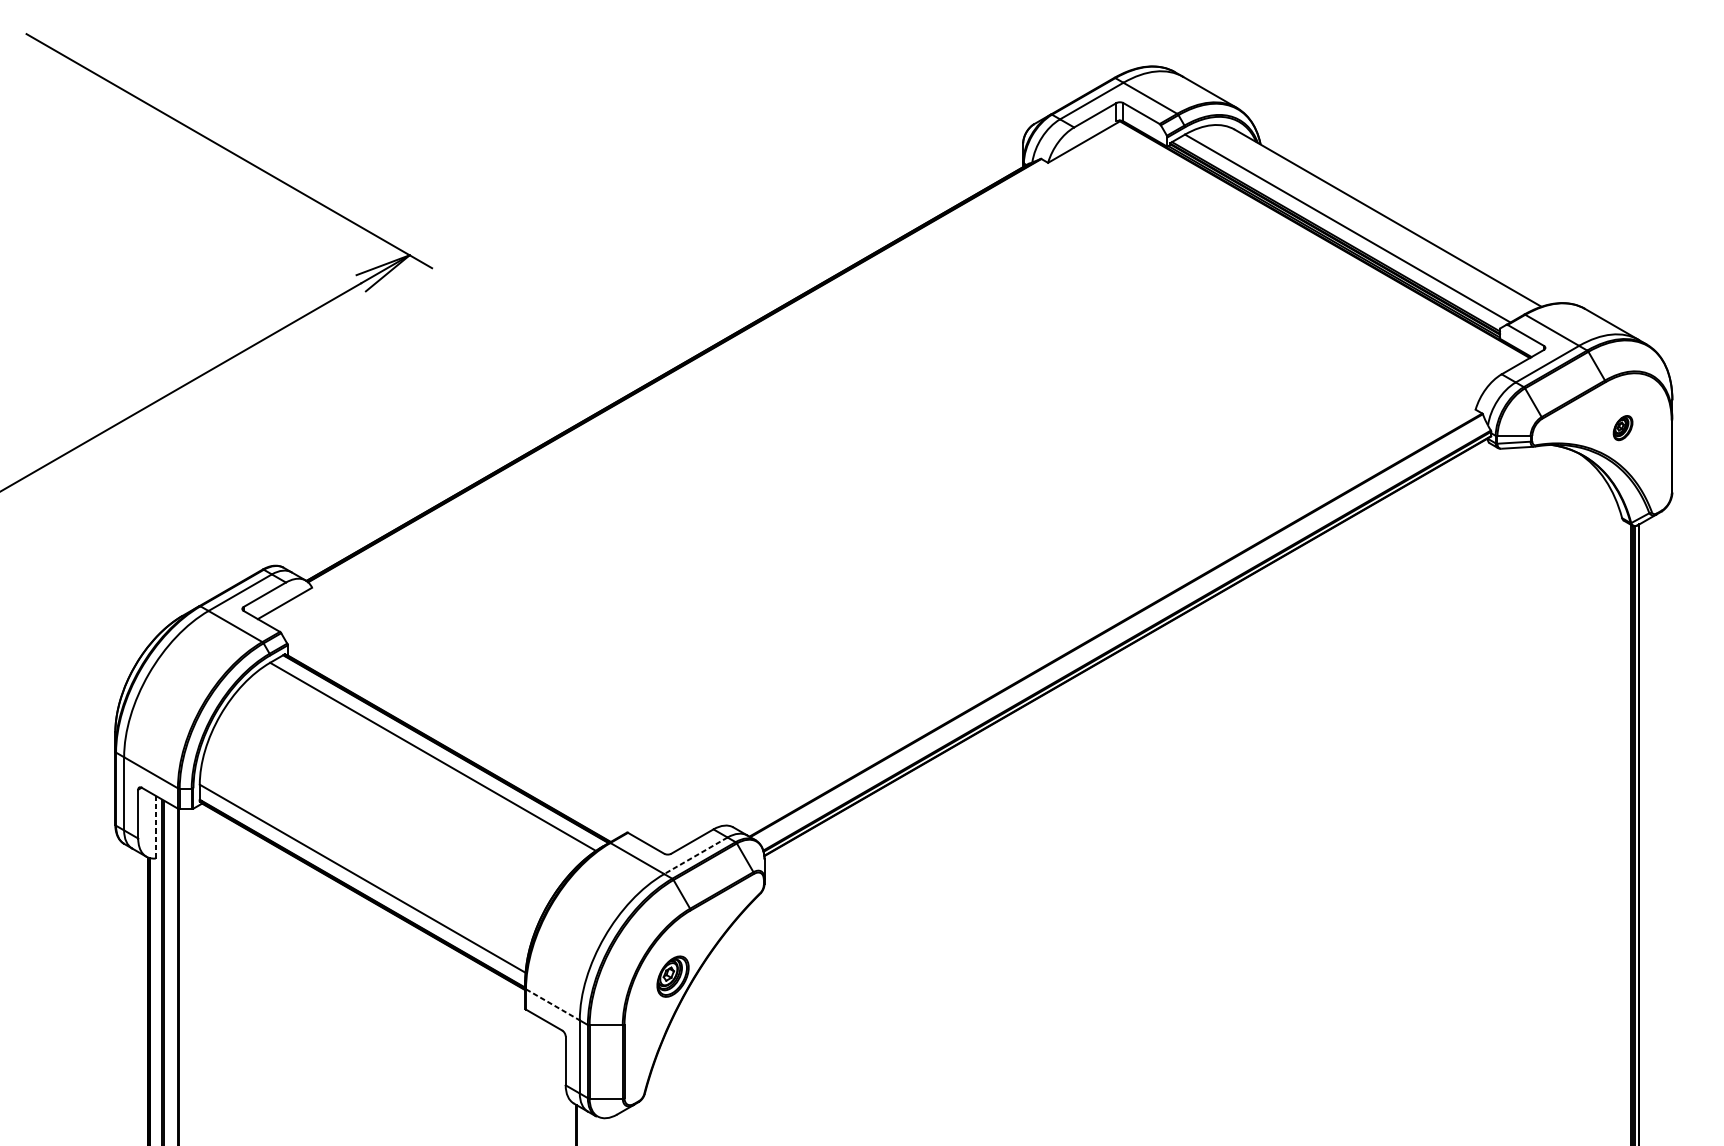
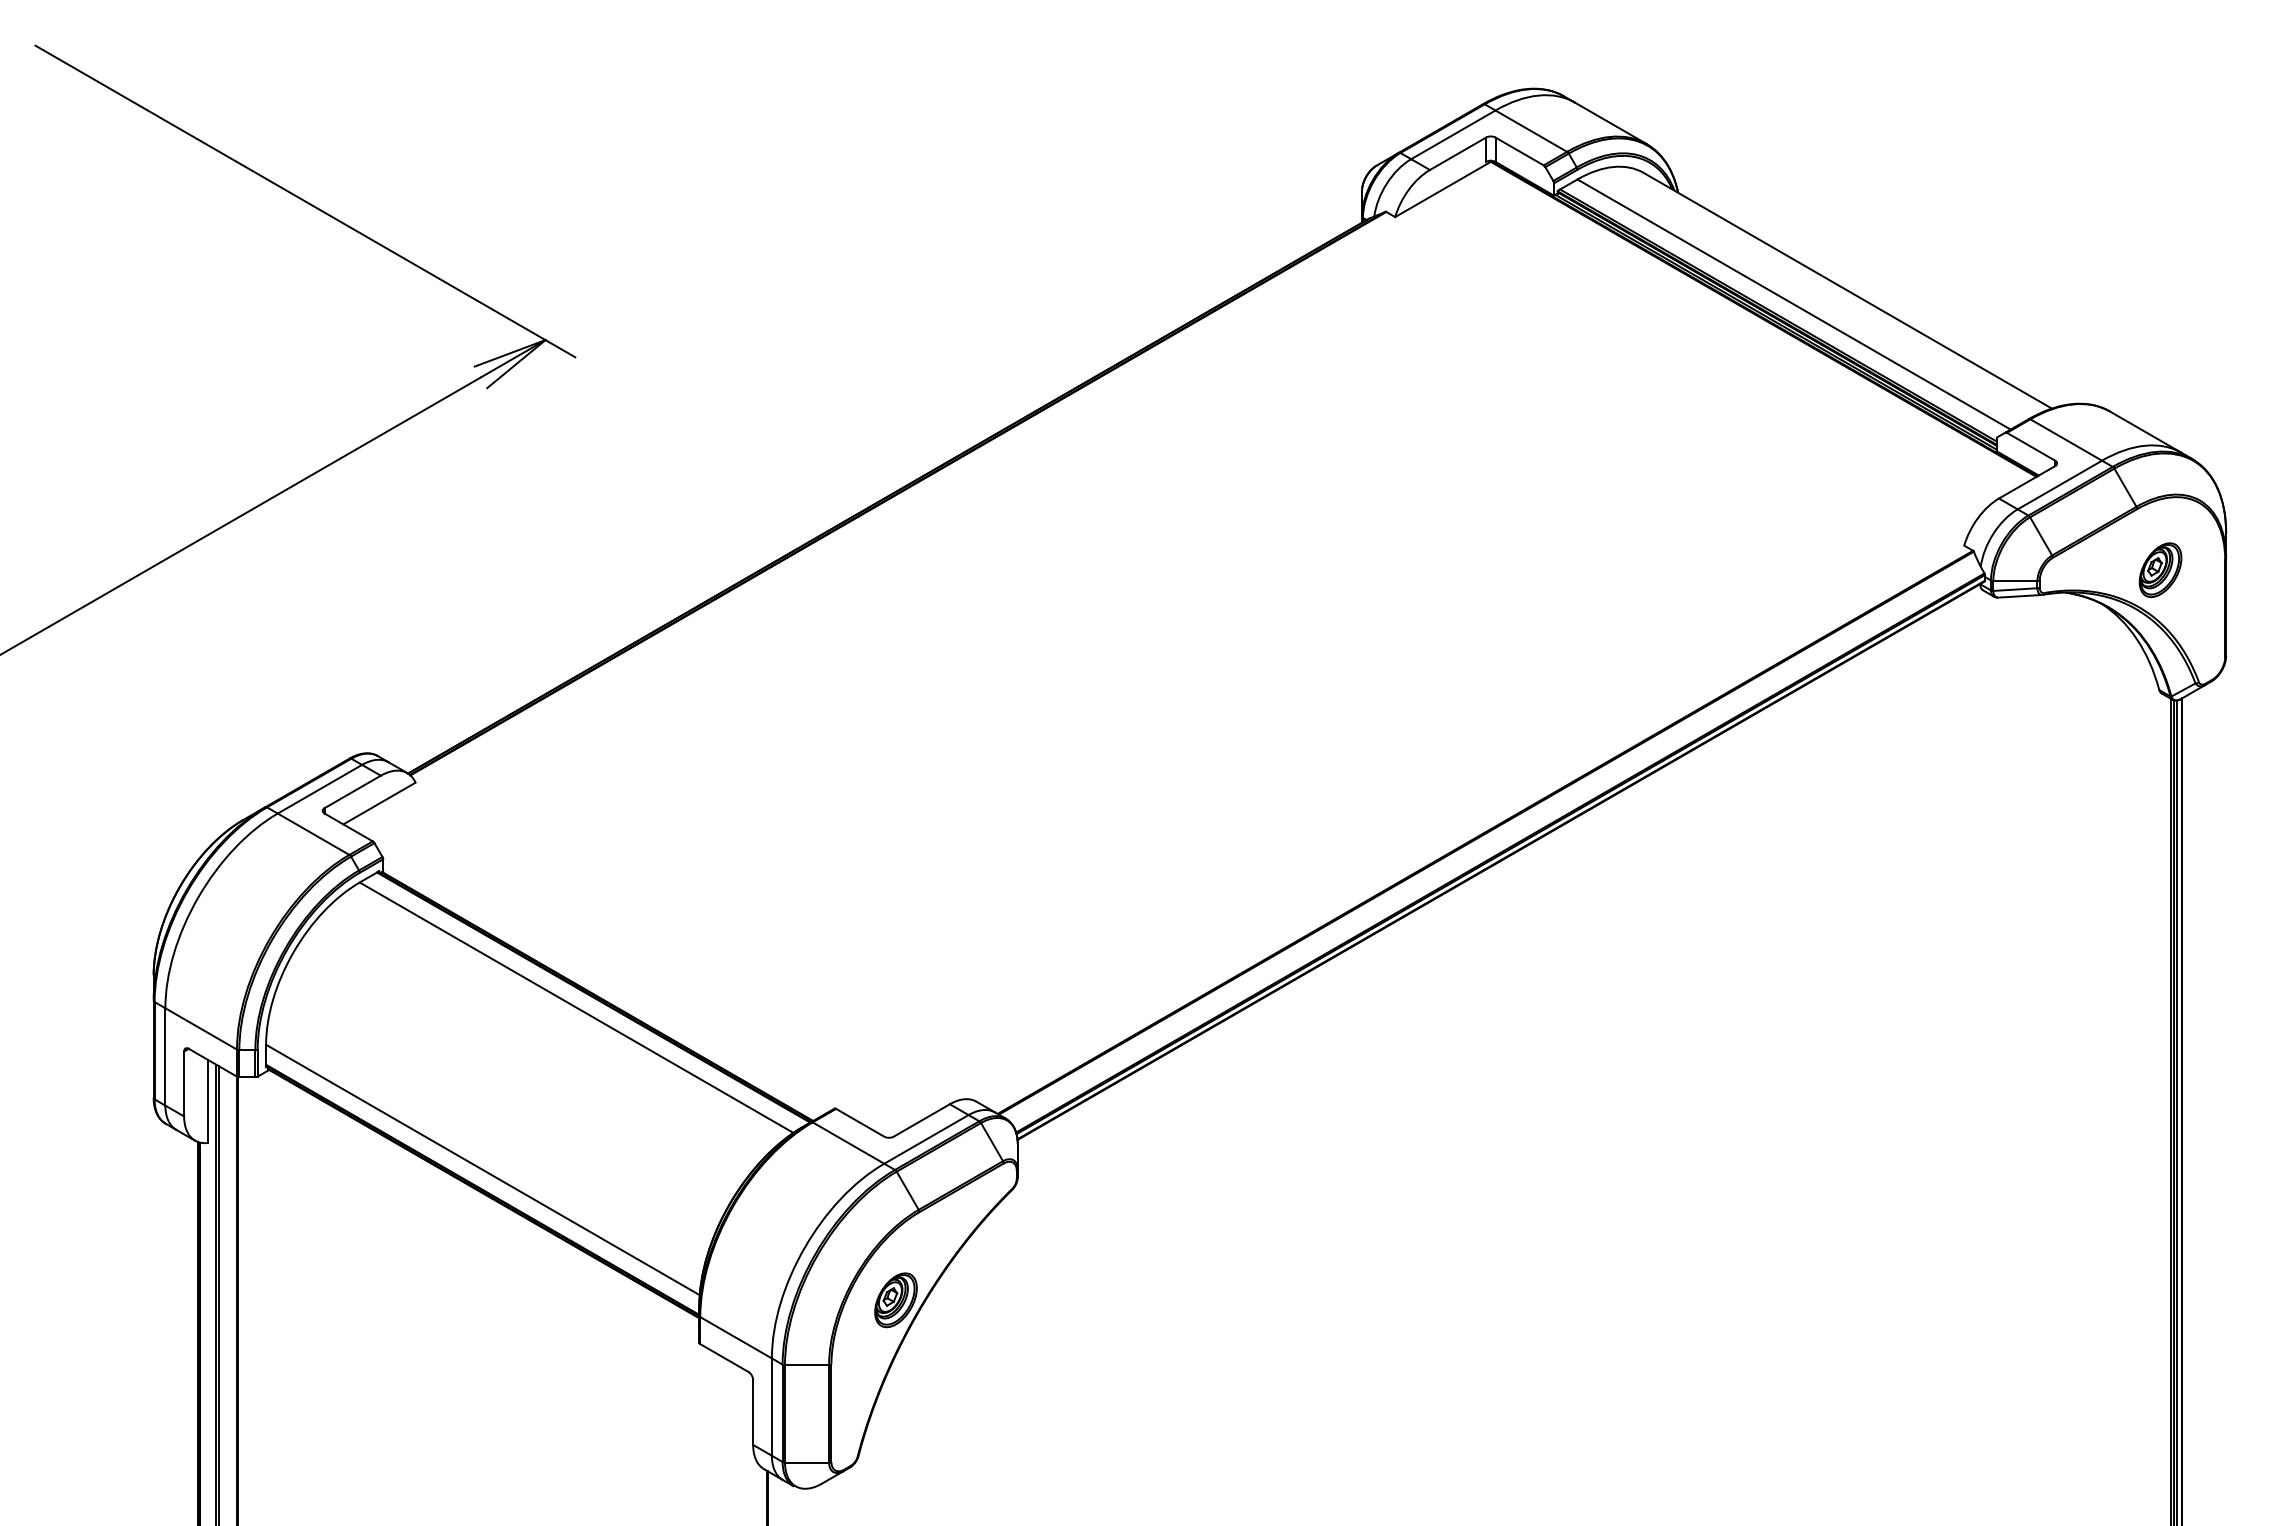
part: (1623, 427) -> (2160, 569), size x1.67
line: (155, 827) -> (207, 1101), dashed -> solid
line: (695, 855) -> (926, 1139), dashed -> solid
line: (553, 1005) -> (736, 1338), dashed -> solid

